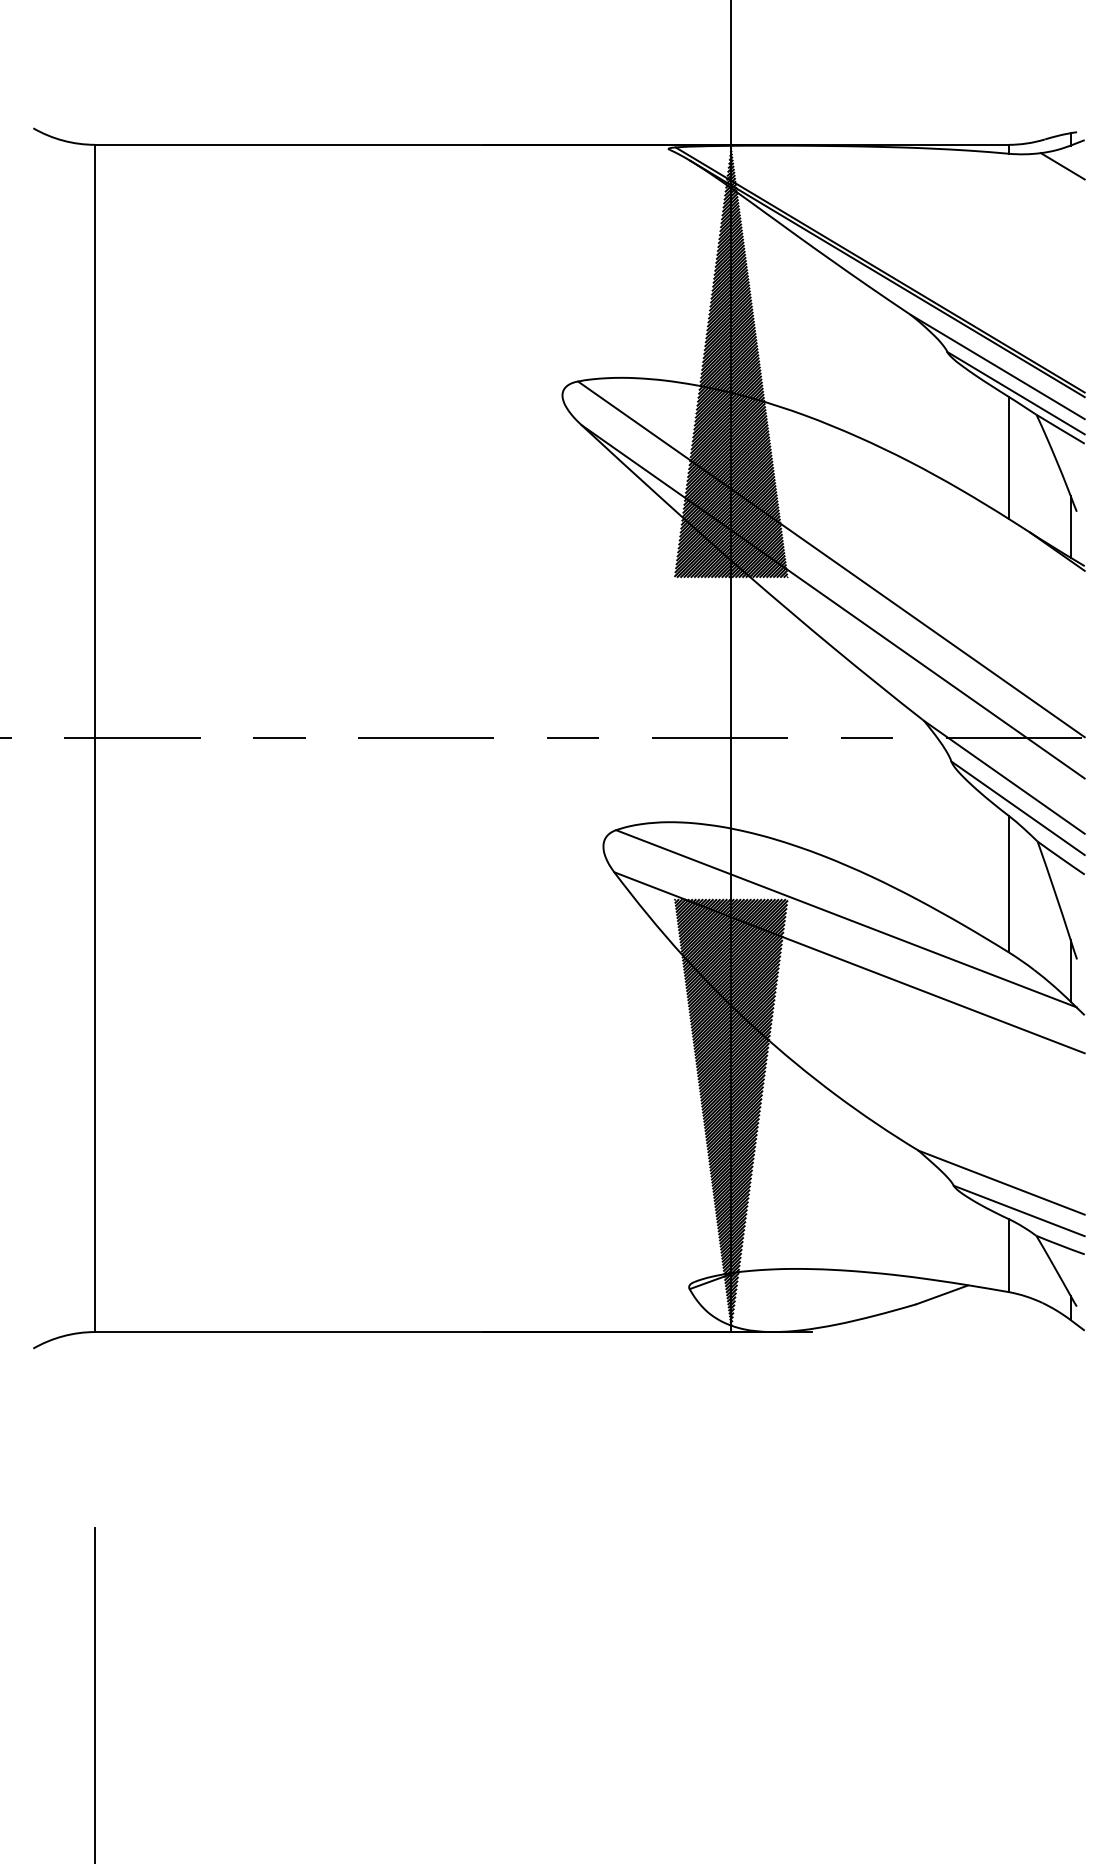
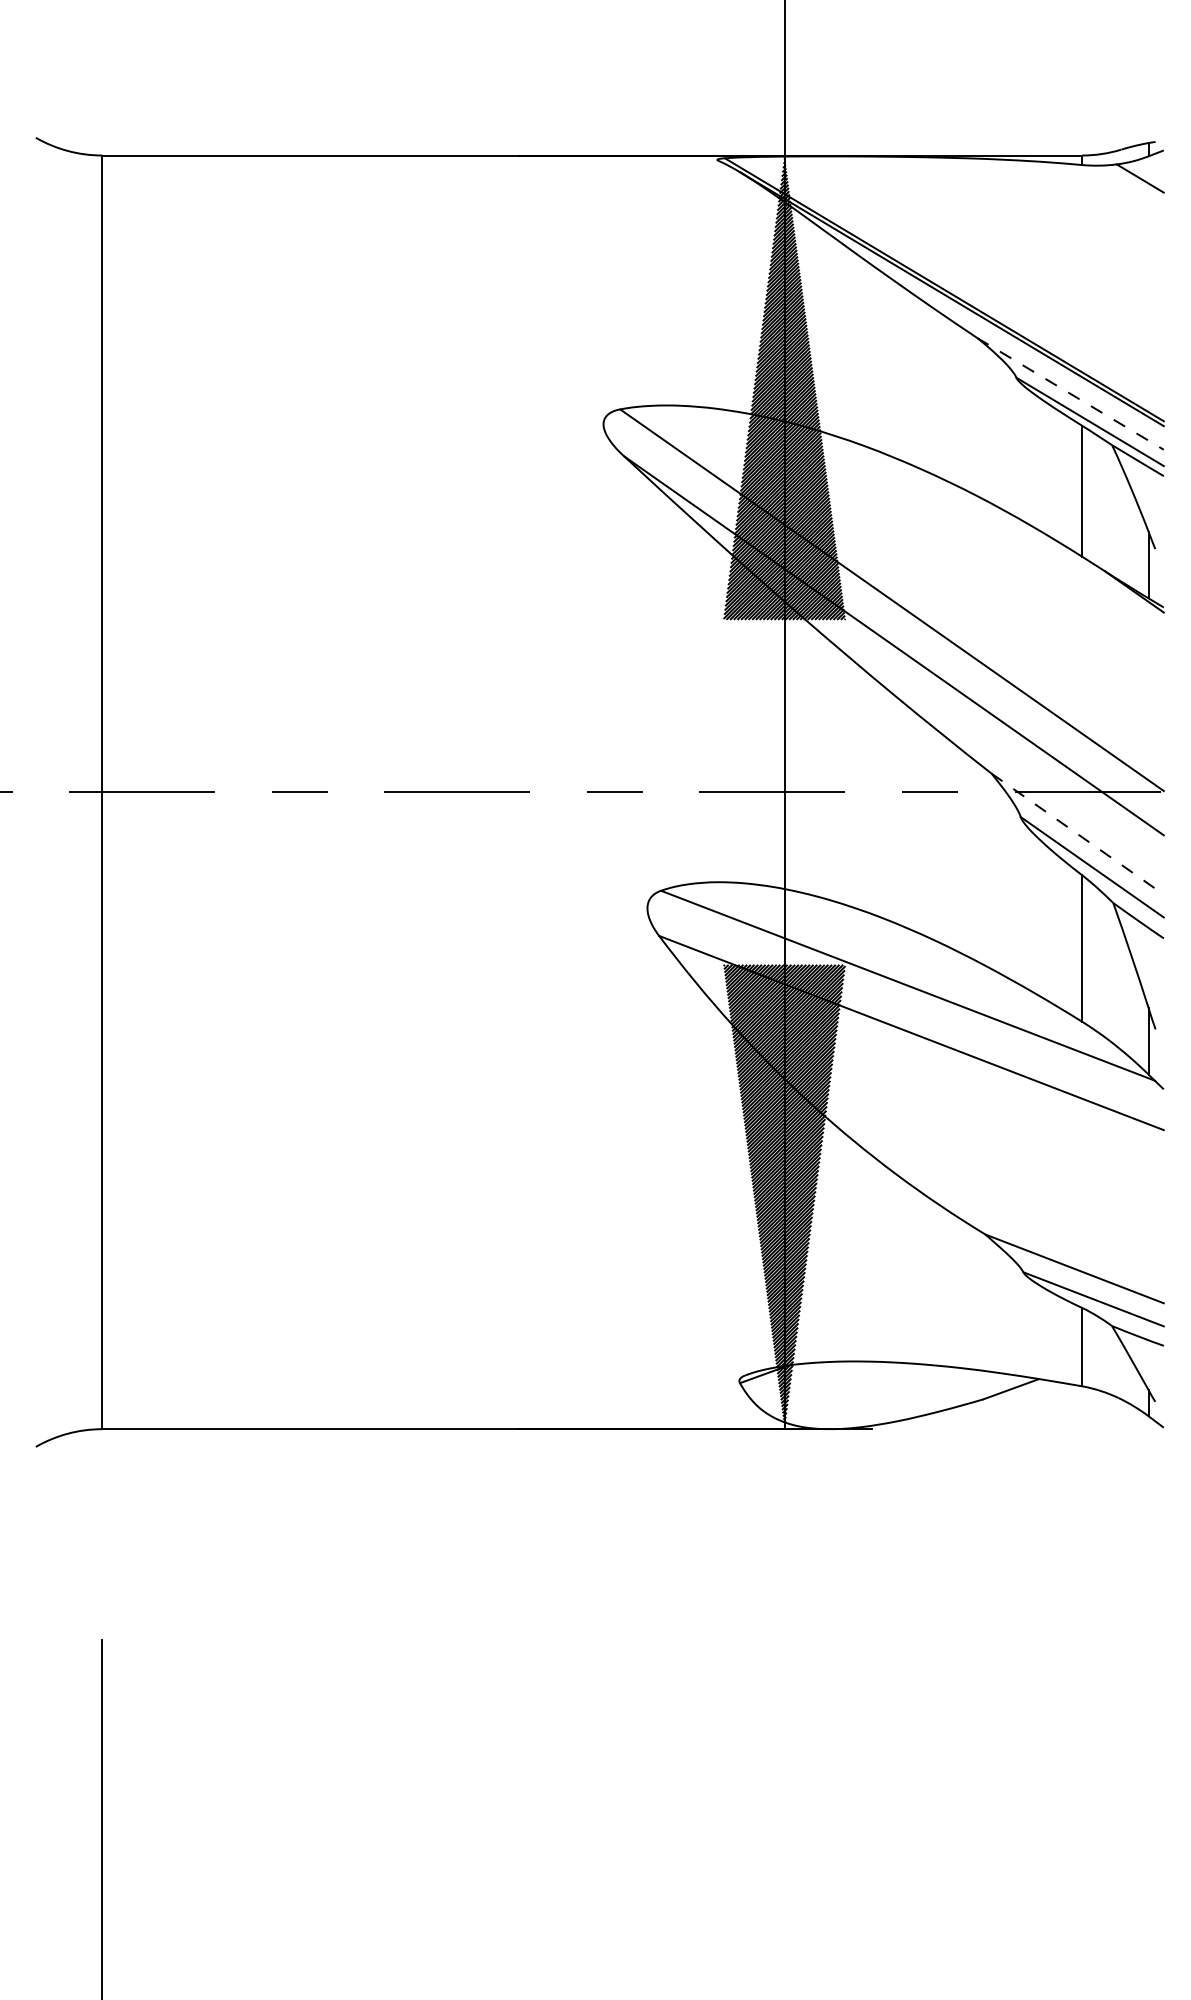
line: (997, 366) -> (1070, 393), solid -> dashed
line: (1005, 777) -> (1078, 834), solid -> dashed

